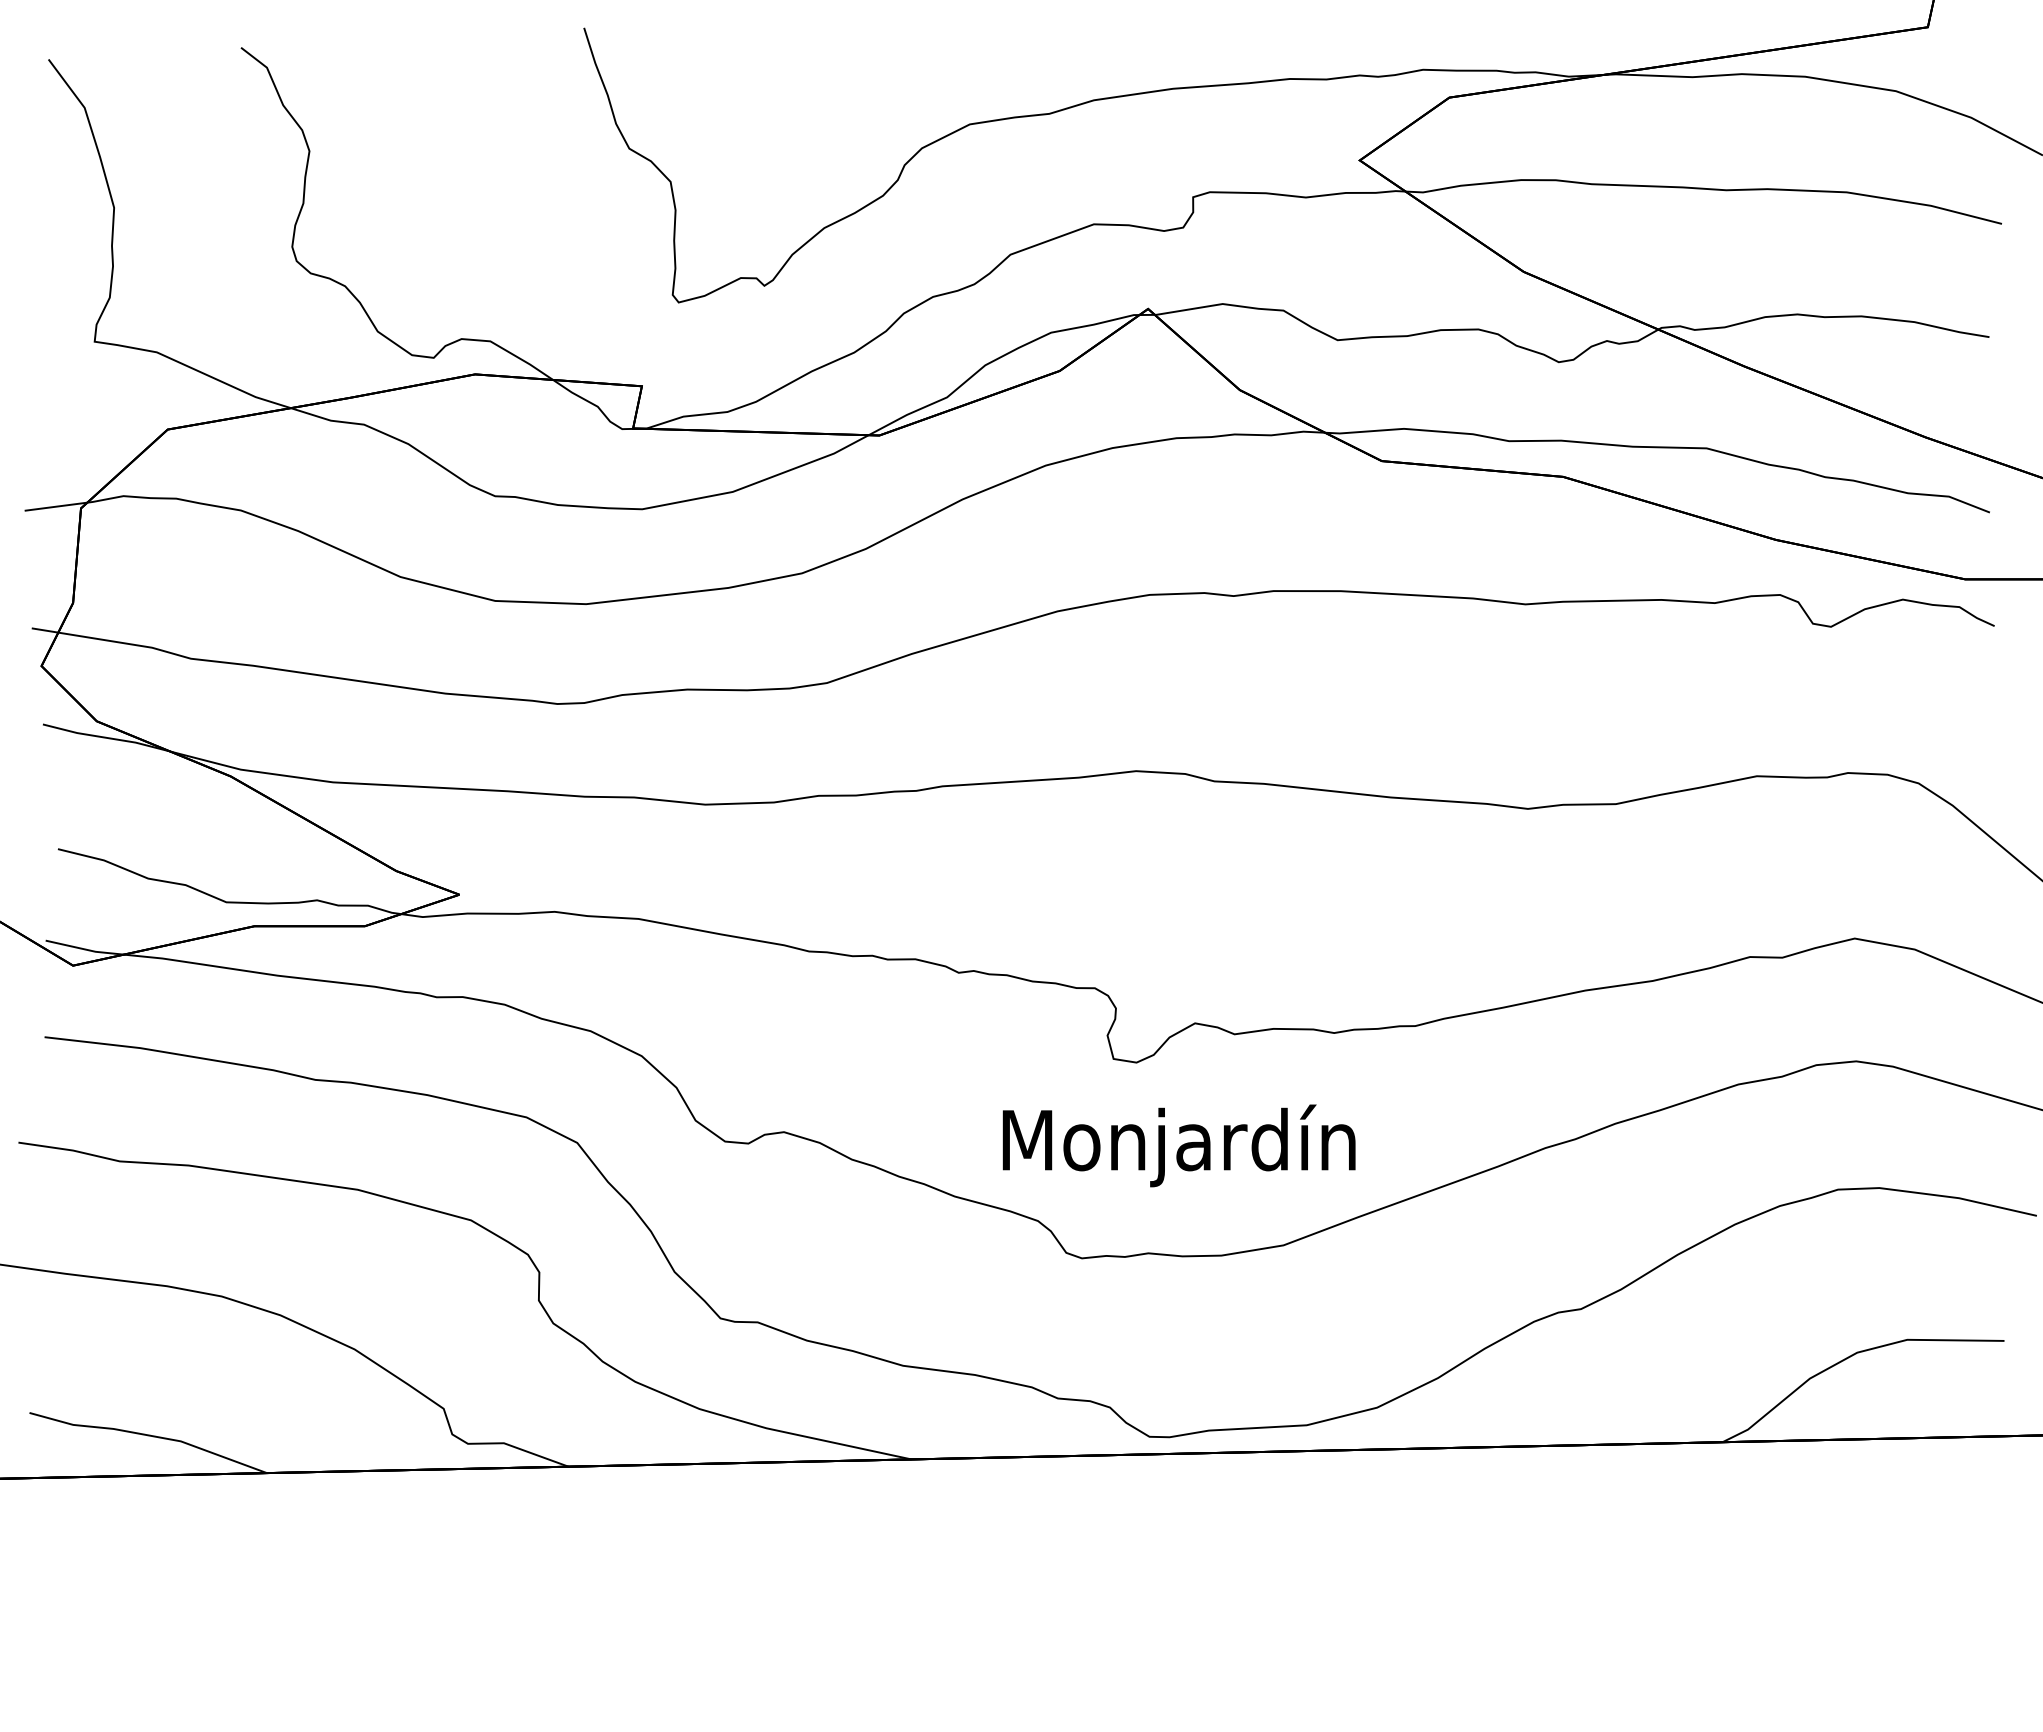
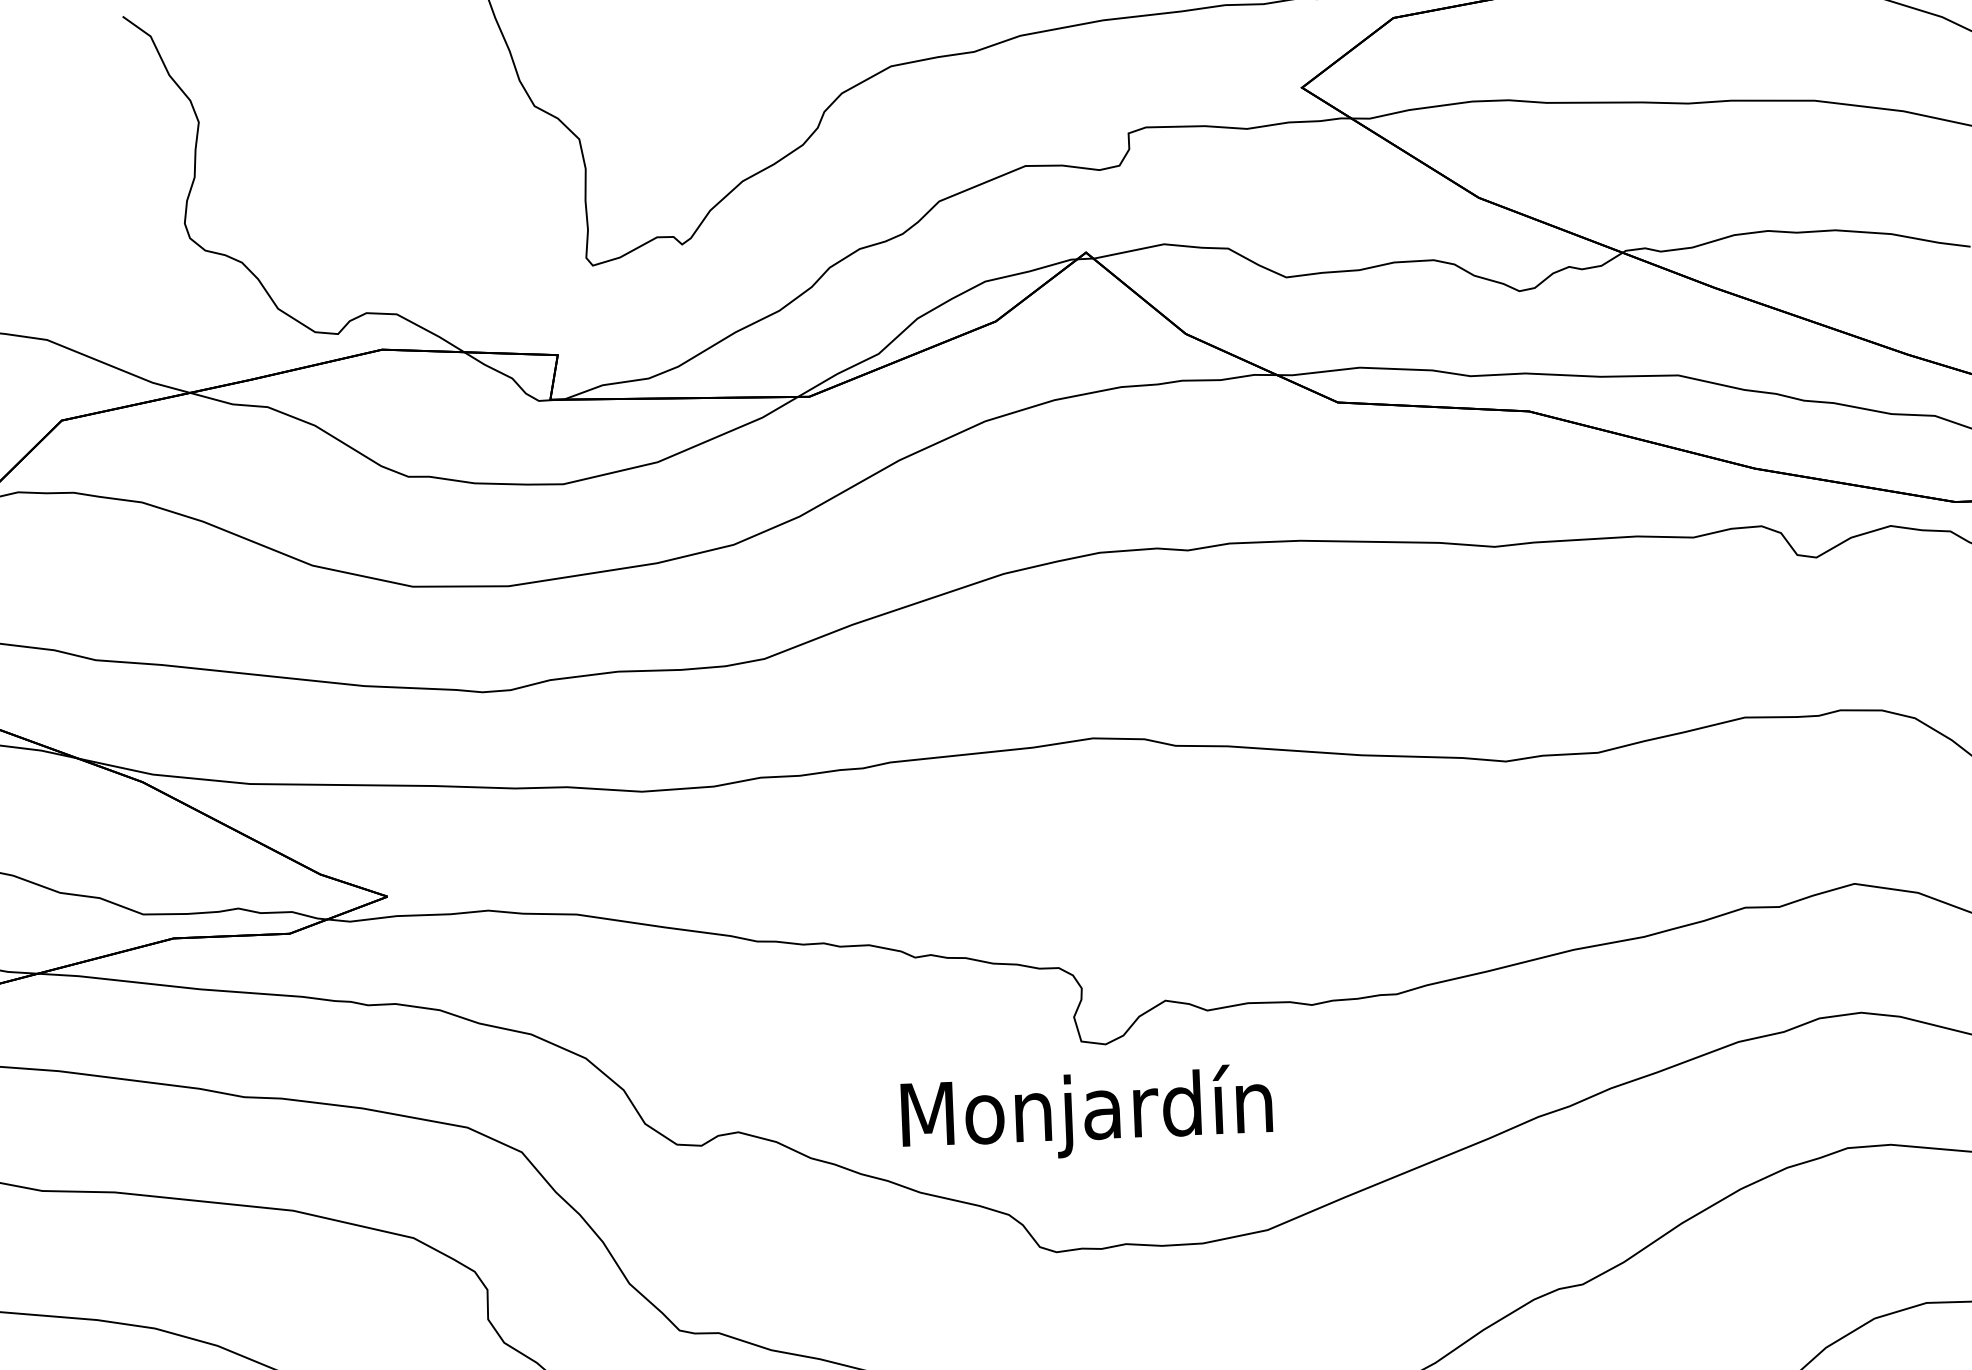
text: (1178, 1145) -> (1086, 1113), moved

